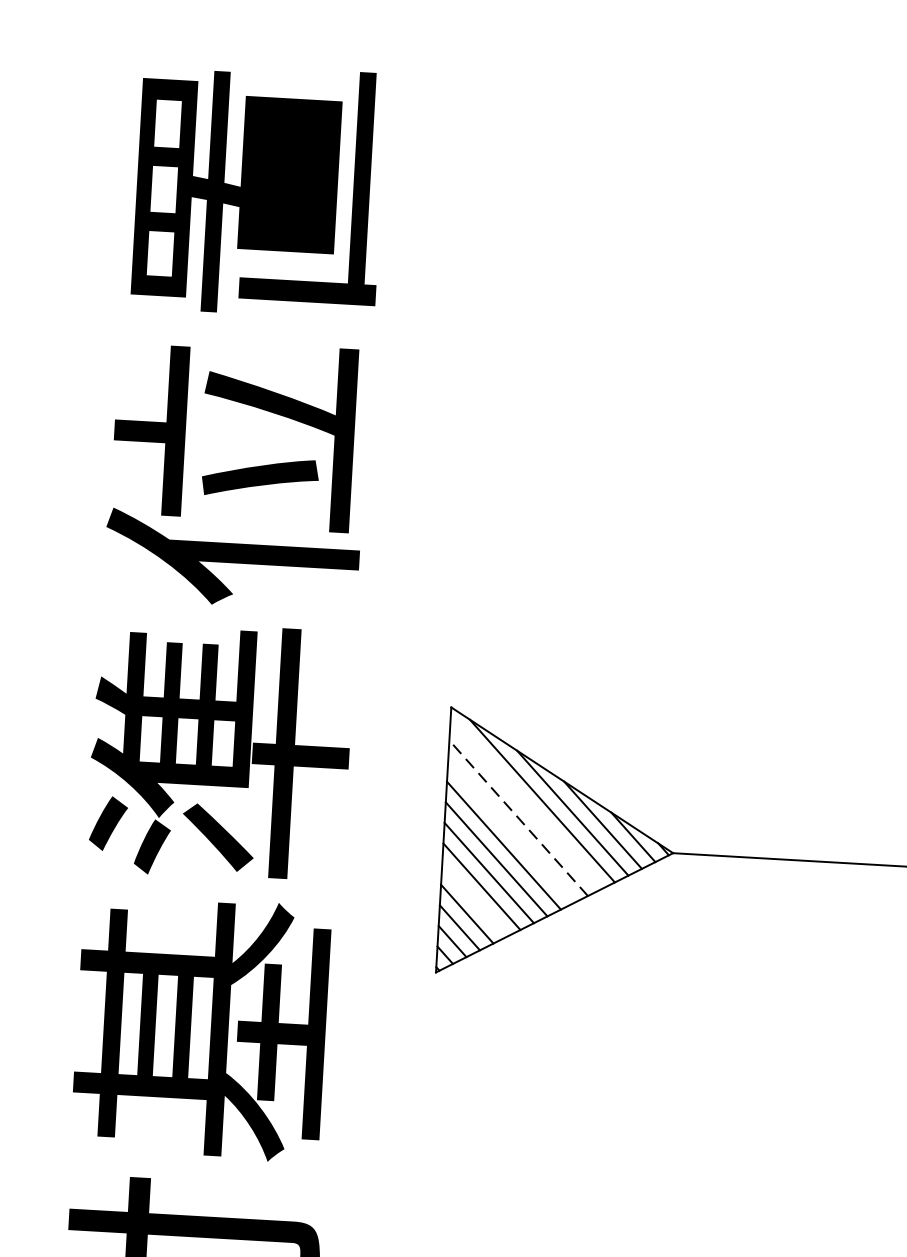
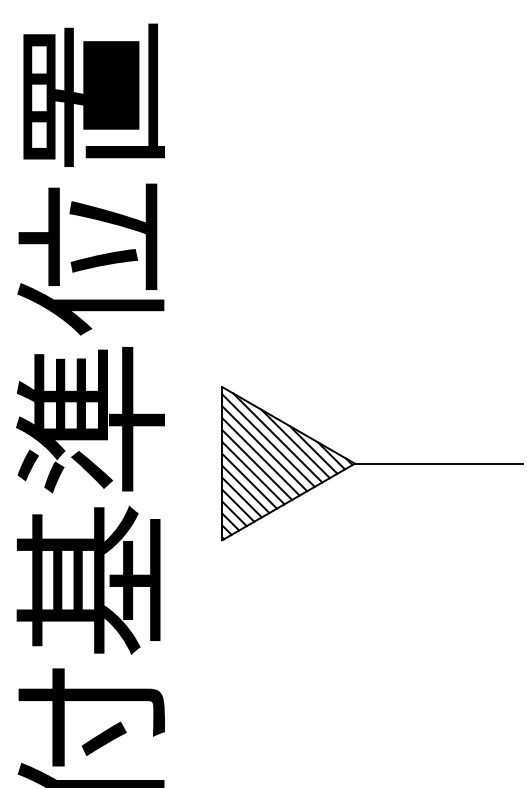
line: (526, 804) -> (268, 440), added
line: (518, 817) -> (264, 448), dashed -> solid
line: (510, 831) -> (260, 456), added
line: (473, 900) -> (241, 497), added

